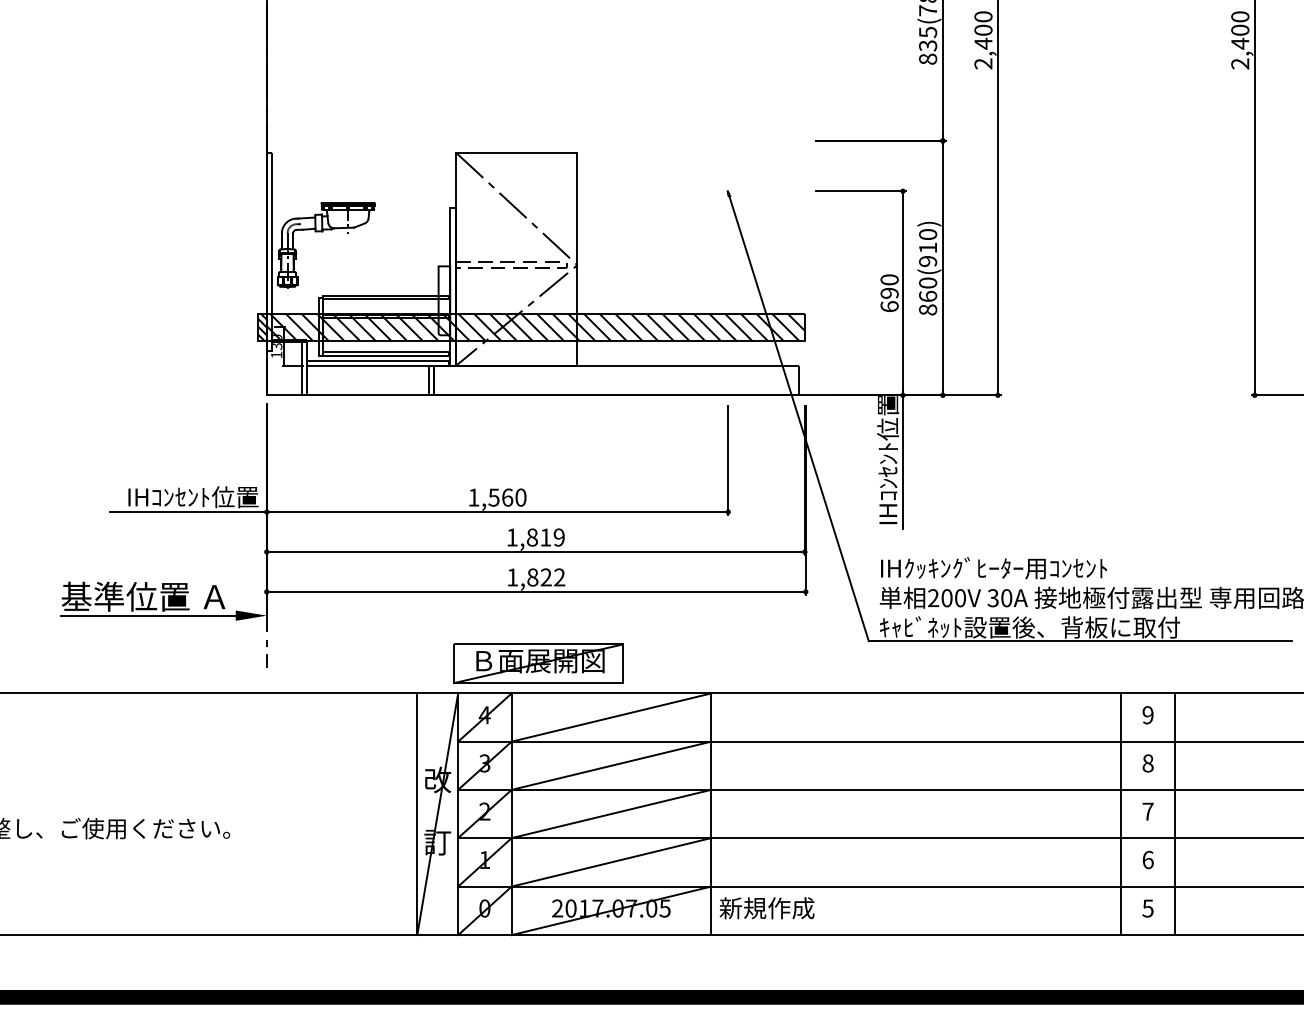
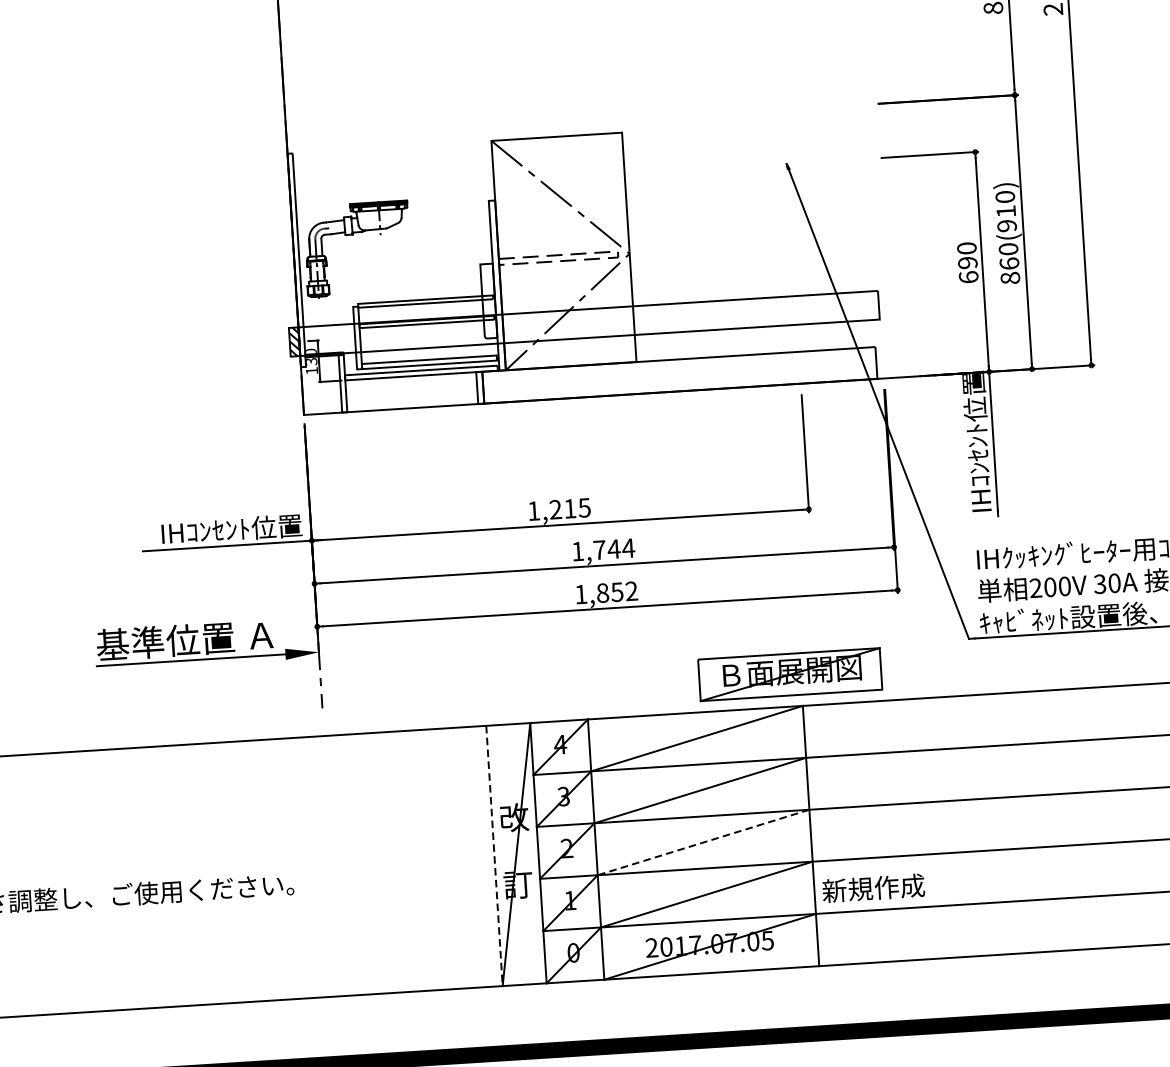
hatch: (535, 327) -> (588, 323), removed
text: (507, 497) -> (570, 508), 1,560 -> 1,215
text: (546, 537) -> (614, 549), 1,819 -> 1,744
text: (545, 577) -> (616, 592), 1,822 -> 1,852
part: (538, 663) -> (790, 674), moved
line: (611, 813) -> (703, 841), solid -> dashed
line: (417, 814) -> (494, 856), solid -> dashed
text: (766, 908) -> (873, 888), moved

